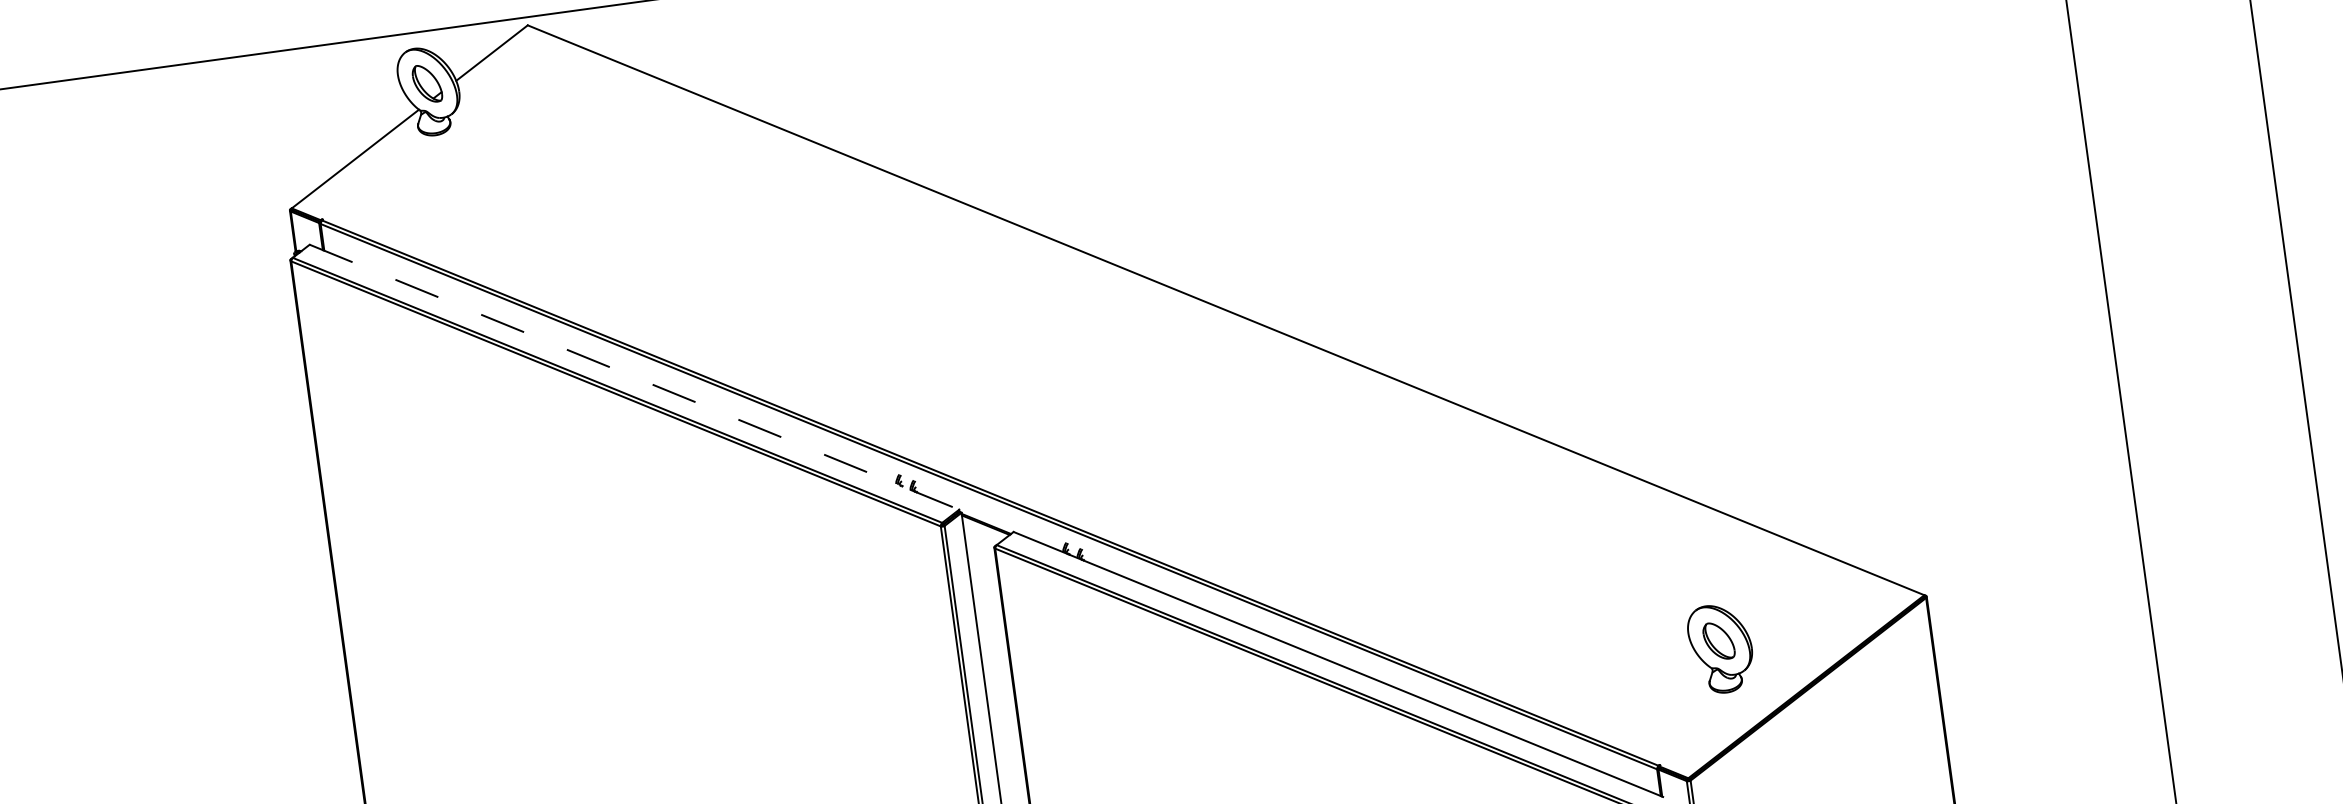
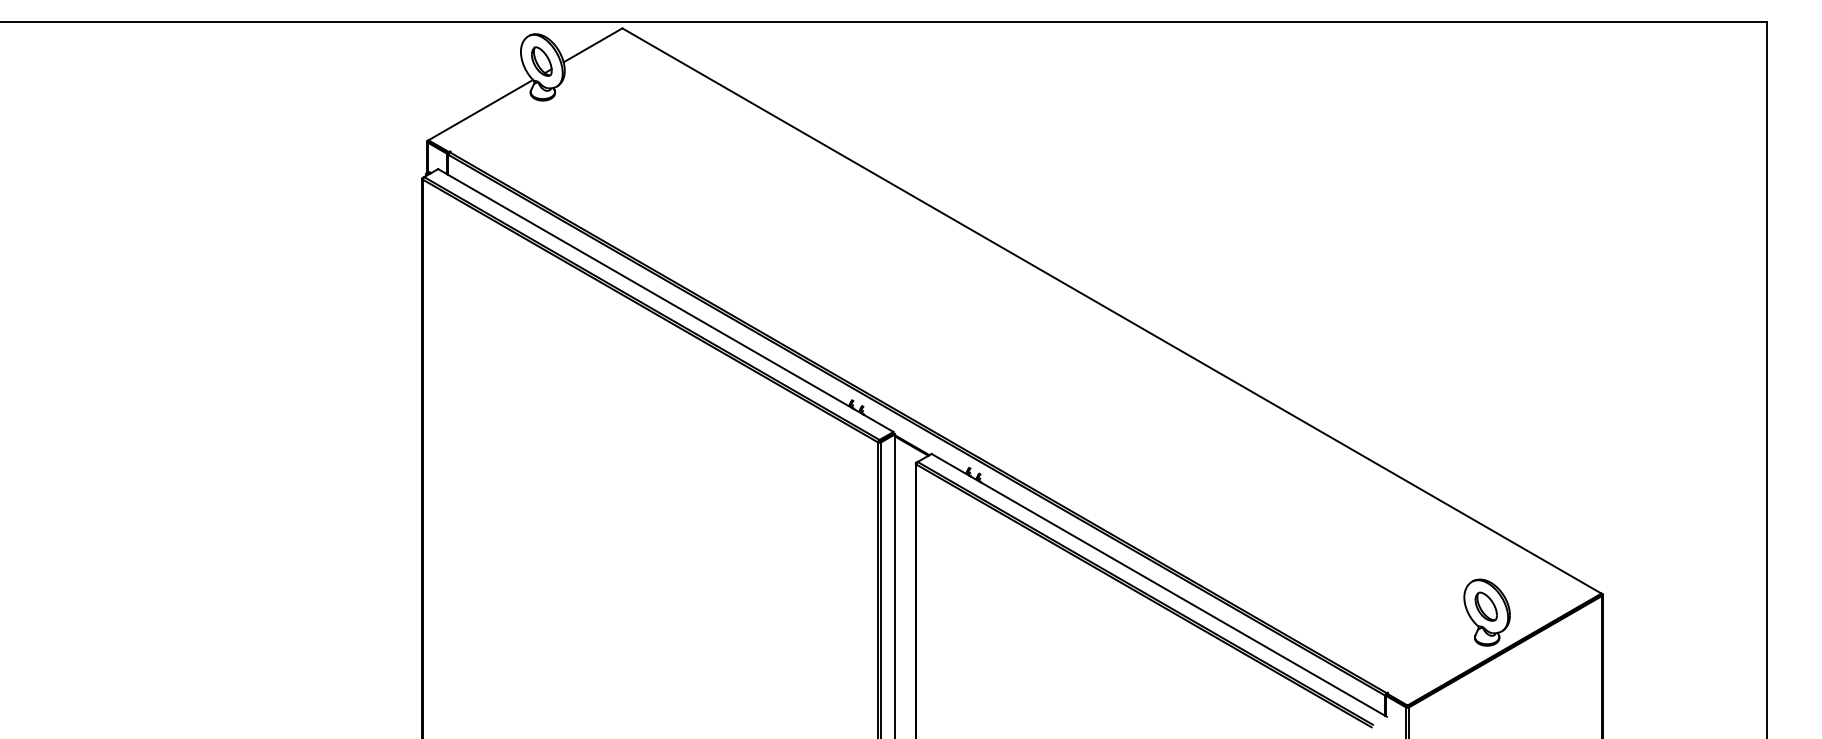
line: (634, 377) -> (665, 300), dashed -> solid
part: (1720, 648) -> (1486, 612), moved

